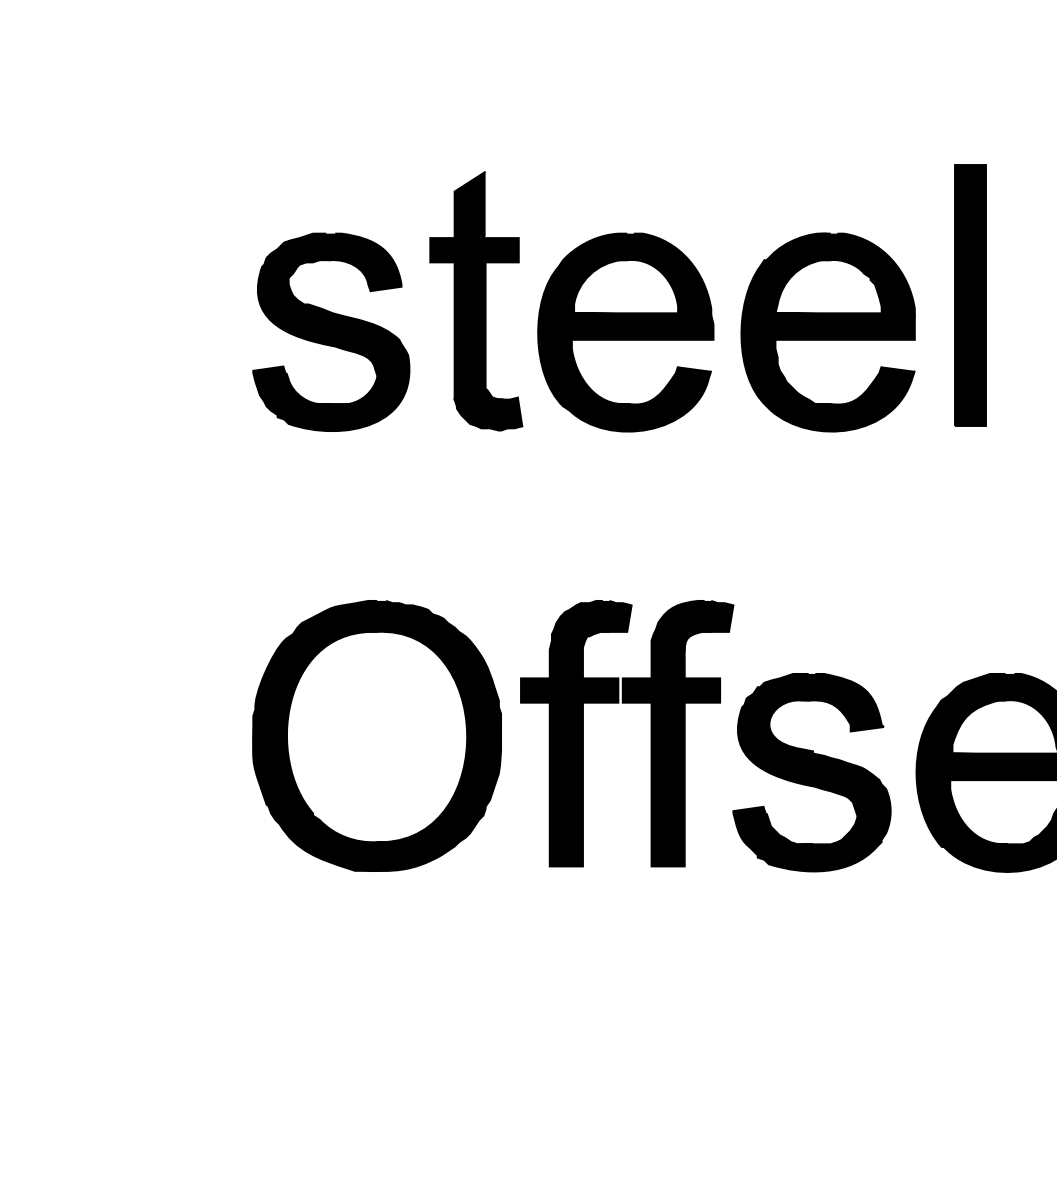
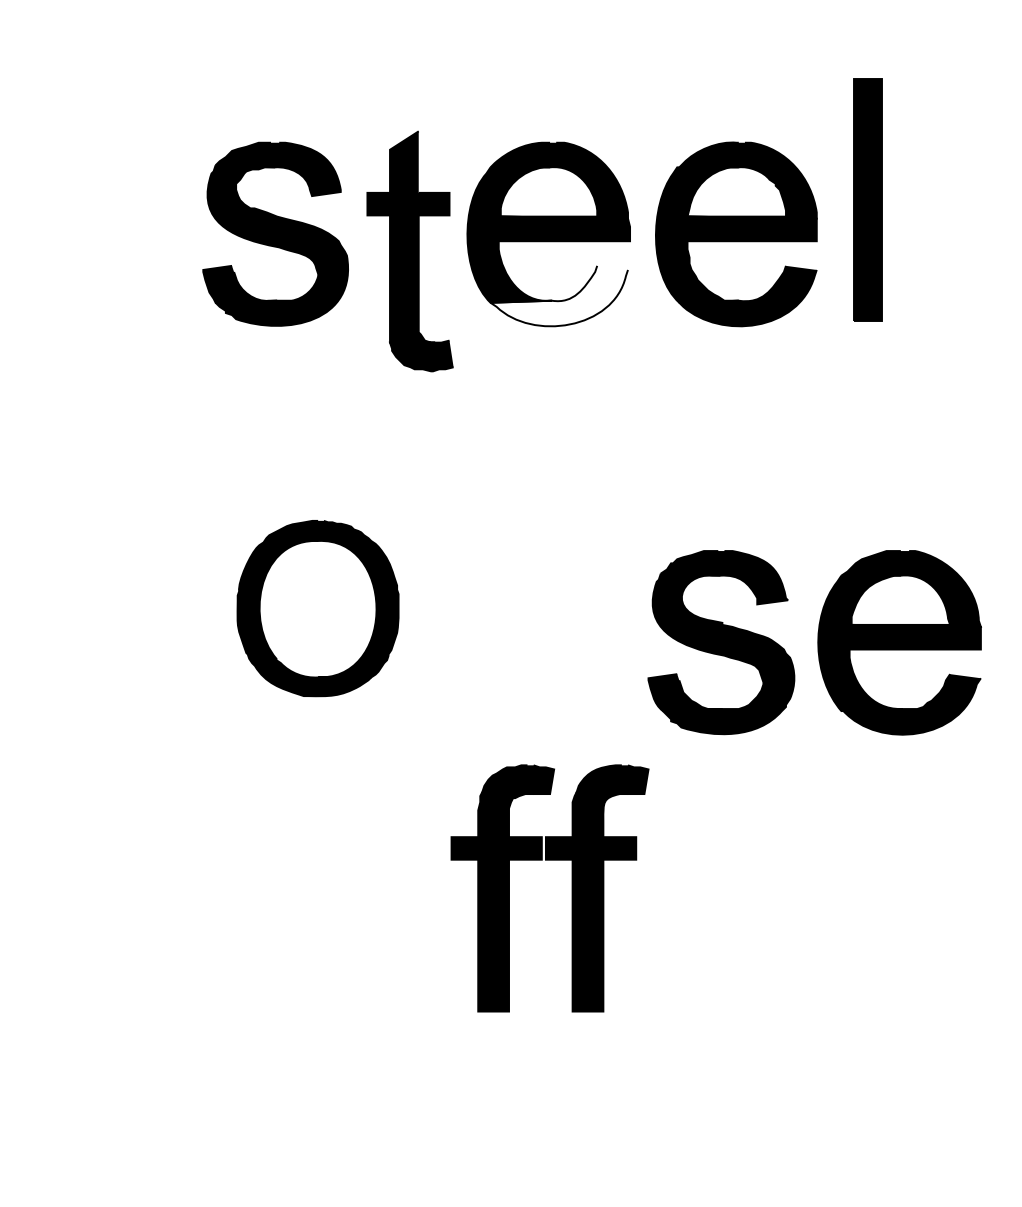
part: (475, 301) -> (409, 251), moved
fill: (637, 398) -> (559, 295), removed
part: (650, 733) -> (571, 888), moved
part: (376, 735) -> (317, 608), size x0.7

